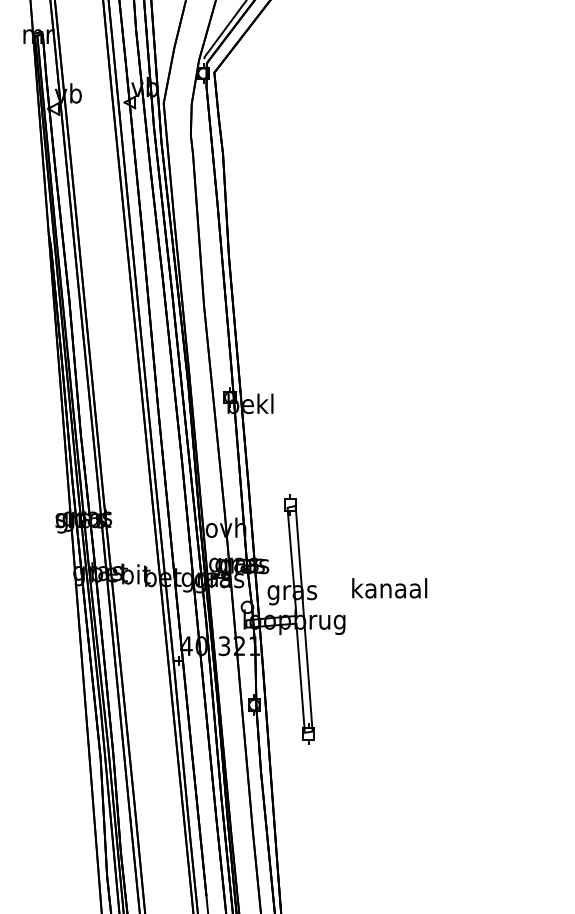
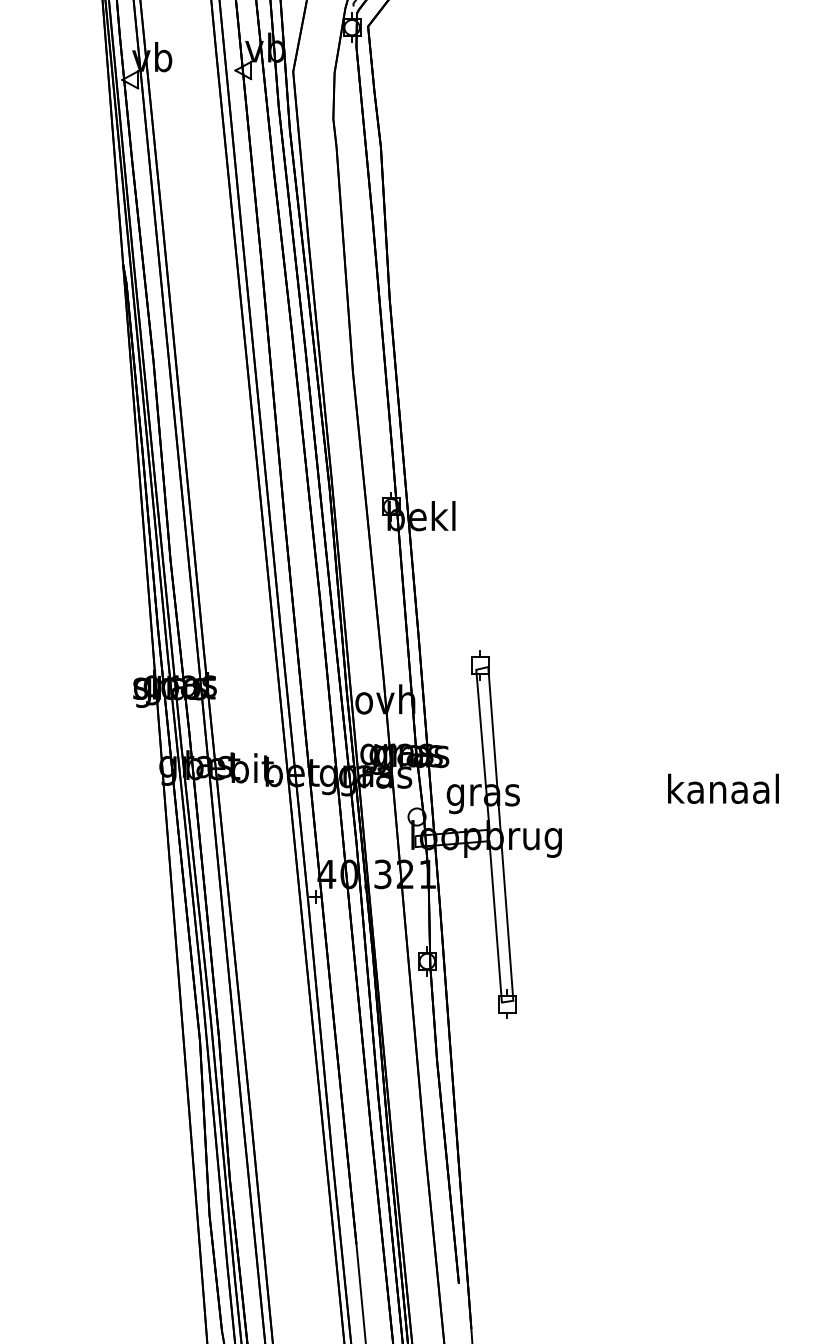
text: (389, 588) -> (723, 789), moved

